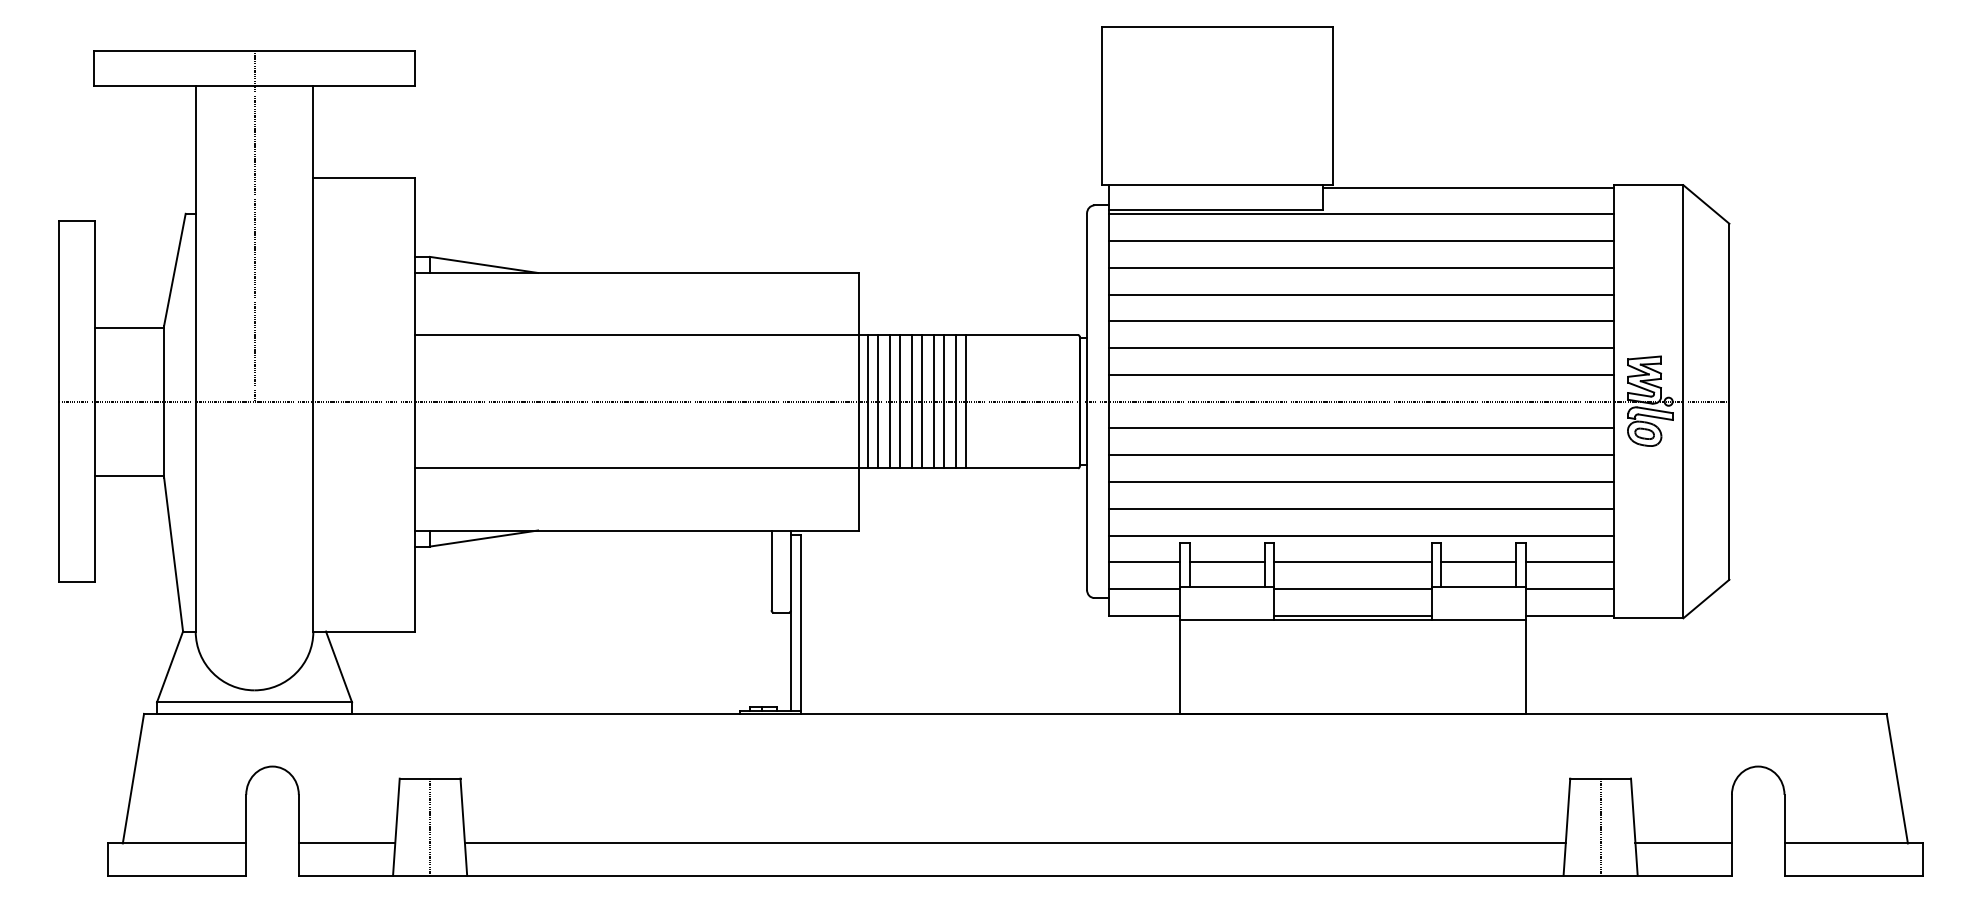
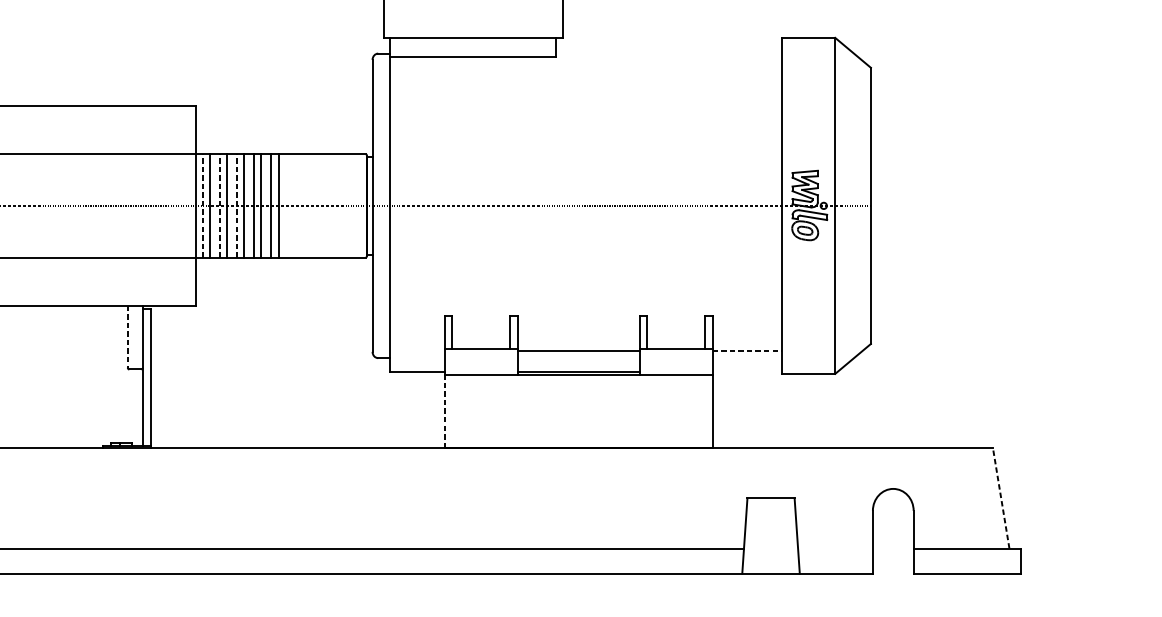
line: (1468, 187) -> (668, 39), removed
line: (1361, 214) -> (585, 60), removed
line: (1361, 241) -> (585, 81), removed
line: (1361, 267) -> (585, 101), removed
line: (1361, 294) -> (585, 122), removed
line: (1361, 321) -> (585, 143), removed
line: (1361, 348) -> (585, 164), removed
line: (1361, 375) -> (585, 185), removed
line: (868, 401) -> (203, 205), solid -> dashed
line: (890, 401) -> (220, 205), solid -> dashed
line: (912, 401) -> (237, 205), solid -> dashed
line: (1361, 428) -> (585, 226), removed
line: (1361, 455) -> (585, 247), removed
line: (1361, 482) -> (585, 268), removed
line: (1361, 508) -> (585, 288), removed
line: (1361, 535) -> (585, 309), removed
line: (1144, 562) -> (417, 330), removed
line: (1226, 562) -> (480, 330), removed
line: (1352, 562) -> (578, 330), removed
line: (1478, 562) -> (676, 330), removed
line: (1569, 562) -> (746, 330), removed
line: (771, 570) -> (127, 336), solid -> dashed
line: (1144, 589) -> (417, 351), removed
line: (1570, 589) -> (747, 351), solid -> dashed
line: (1569, 615) -> (746, 371), removed
line: (1180, 667) -> (445, 412), solid -> dashed
line: (1897, 778) -> (1001, 498), solid -> dashed
line: (1600, 826) -> (770, 535), removed
line: (1683, 843) -> (835, 548), removed

